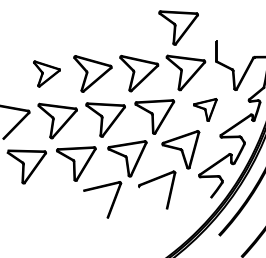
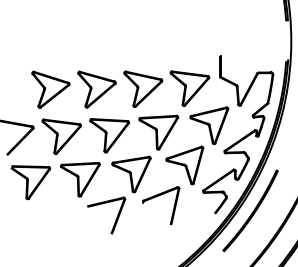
part: (178, 27) -> (182, 43), removed
part: (46, 73) -> (50, 89), size x1.43
part: (205, 109) -> (209, 125), size x1.67

